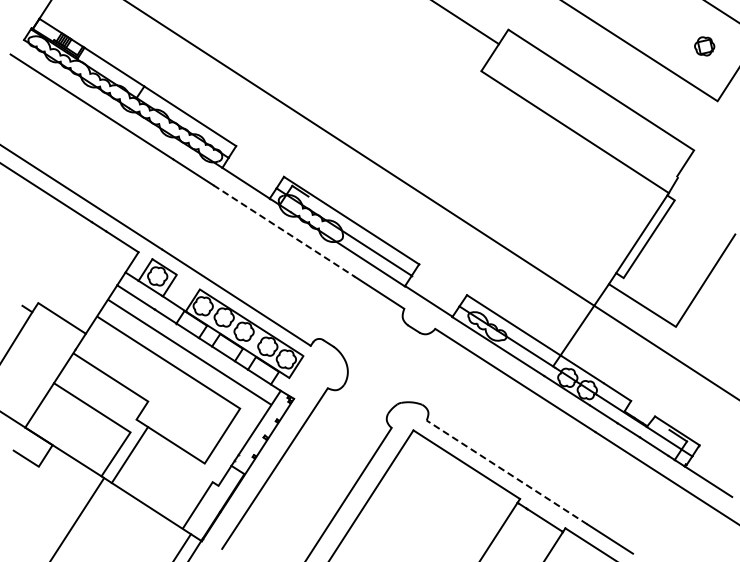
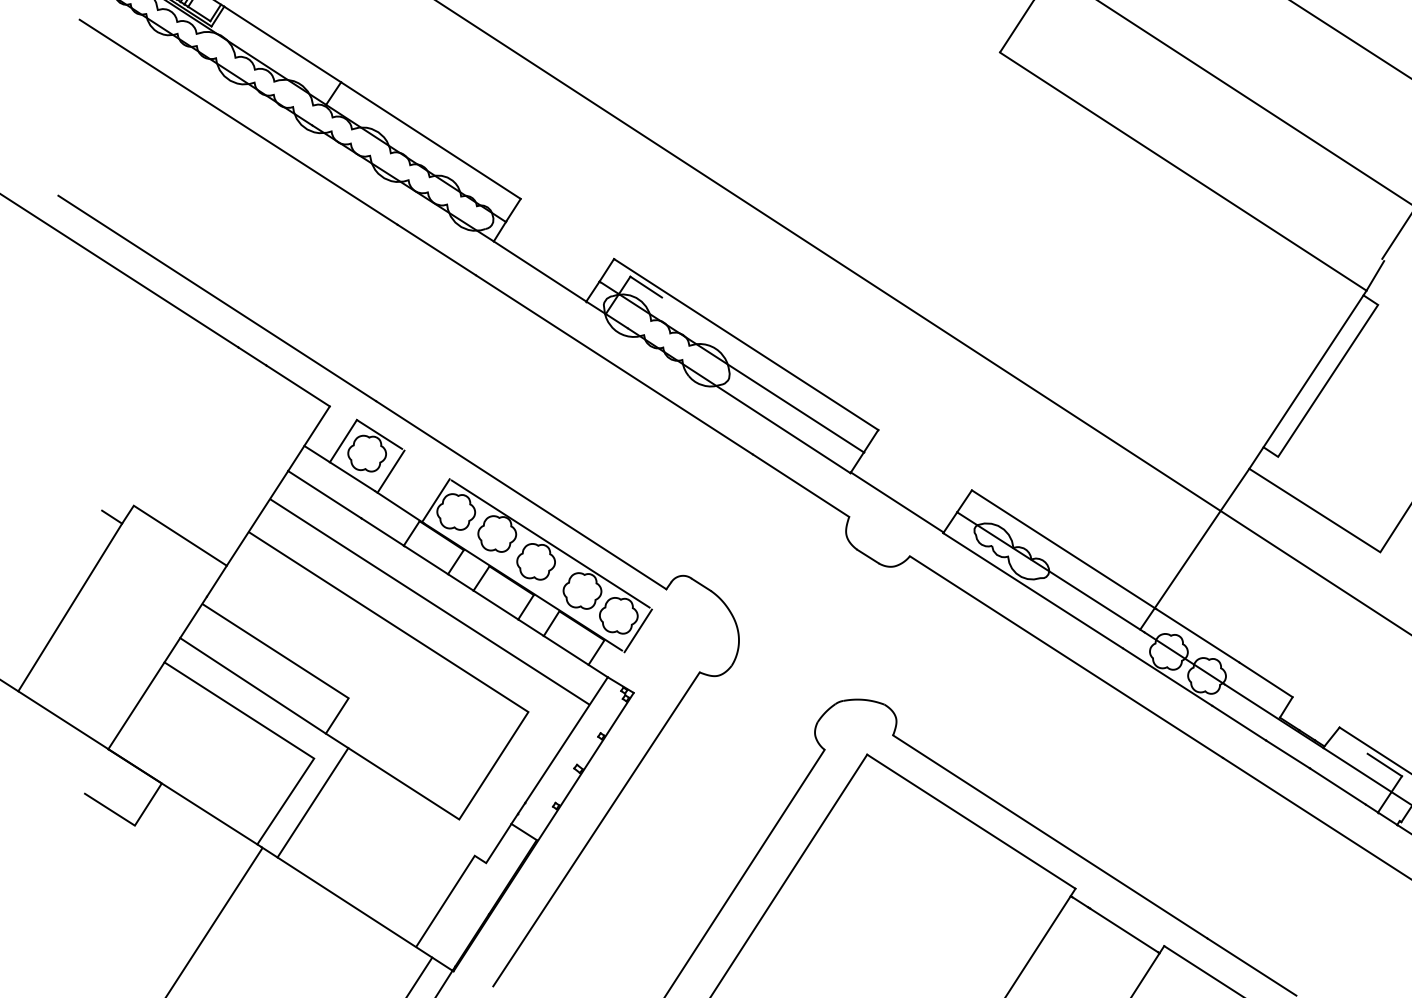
line: (284, 231) -> (615, 365), dashed -> solid
line: (99, 394) -> (253, 684), added
line: (507, 472) -> (1051, 836), dashed -> solid

